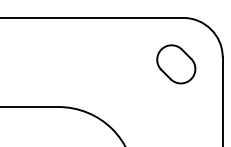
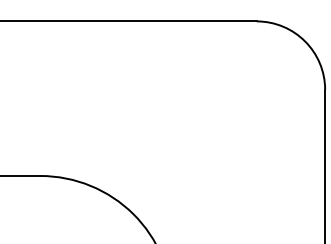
part: (176, 64) -> (244, 102), removed

